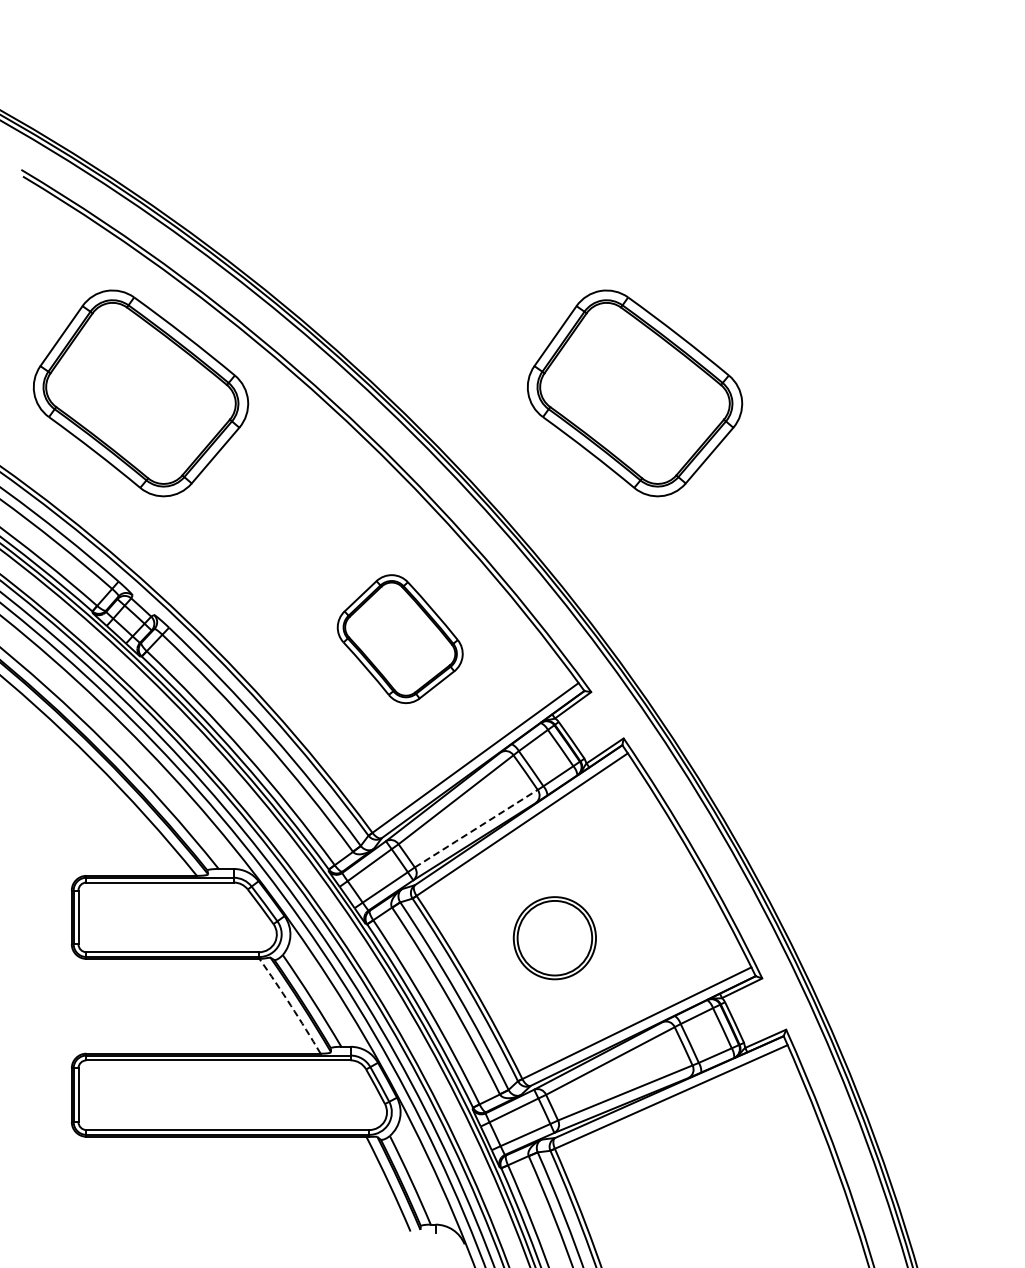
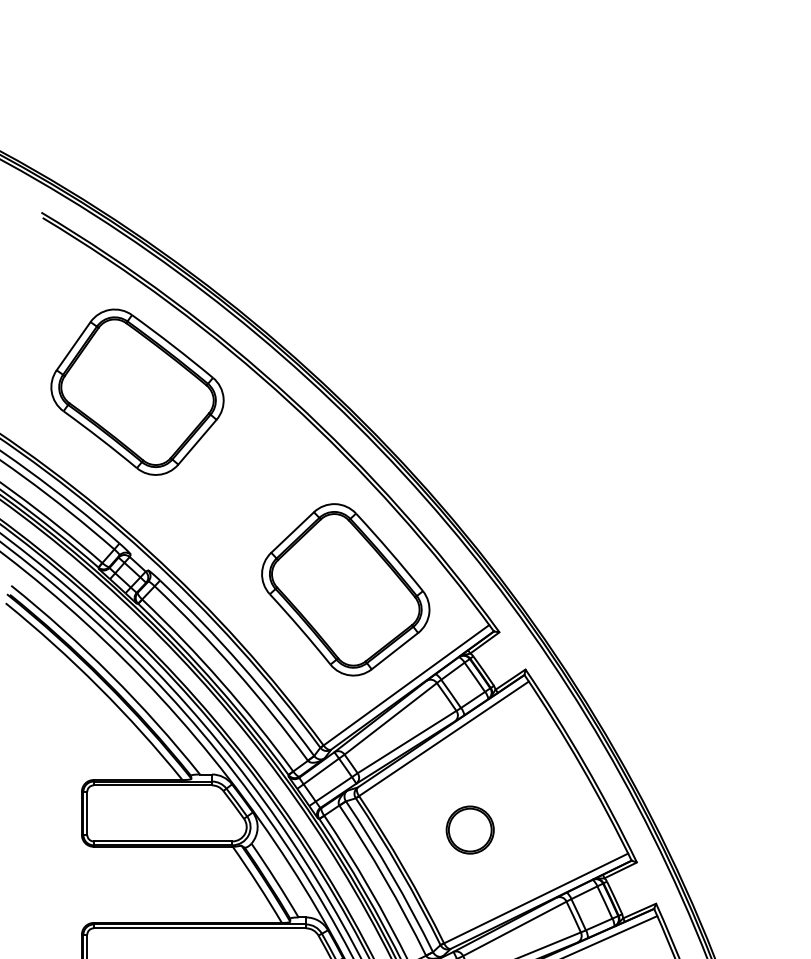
part: (634, 393) -> (534, 392), removed
part: (400, 638) -> (346, 589), size x1.67
line: (475, 829) -> (406, 742), dashed -> solid
part: (554, 937) -> (469, 829), size x0.71
arc: (290, 1005) -> (257, 884), dashed -> solid

